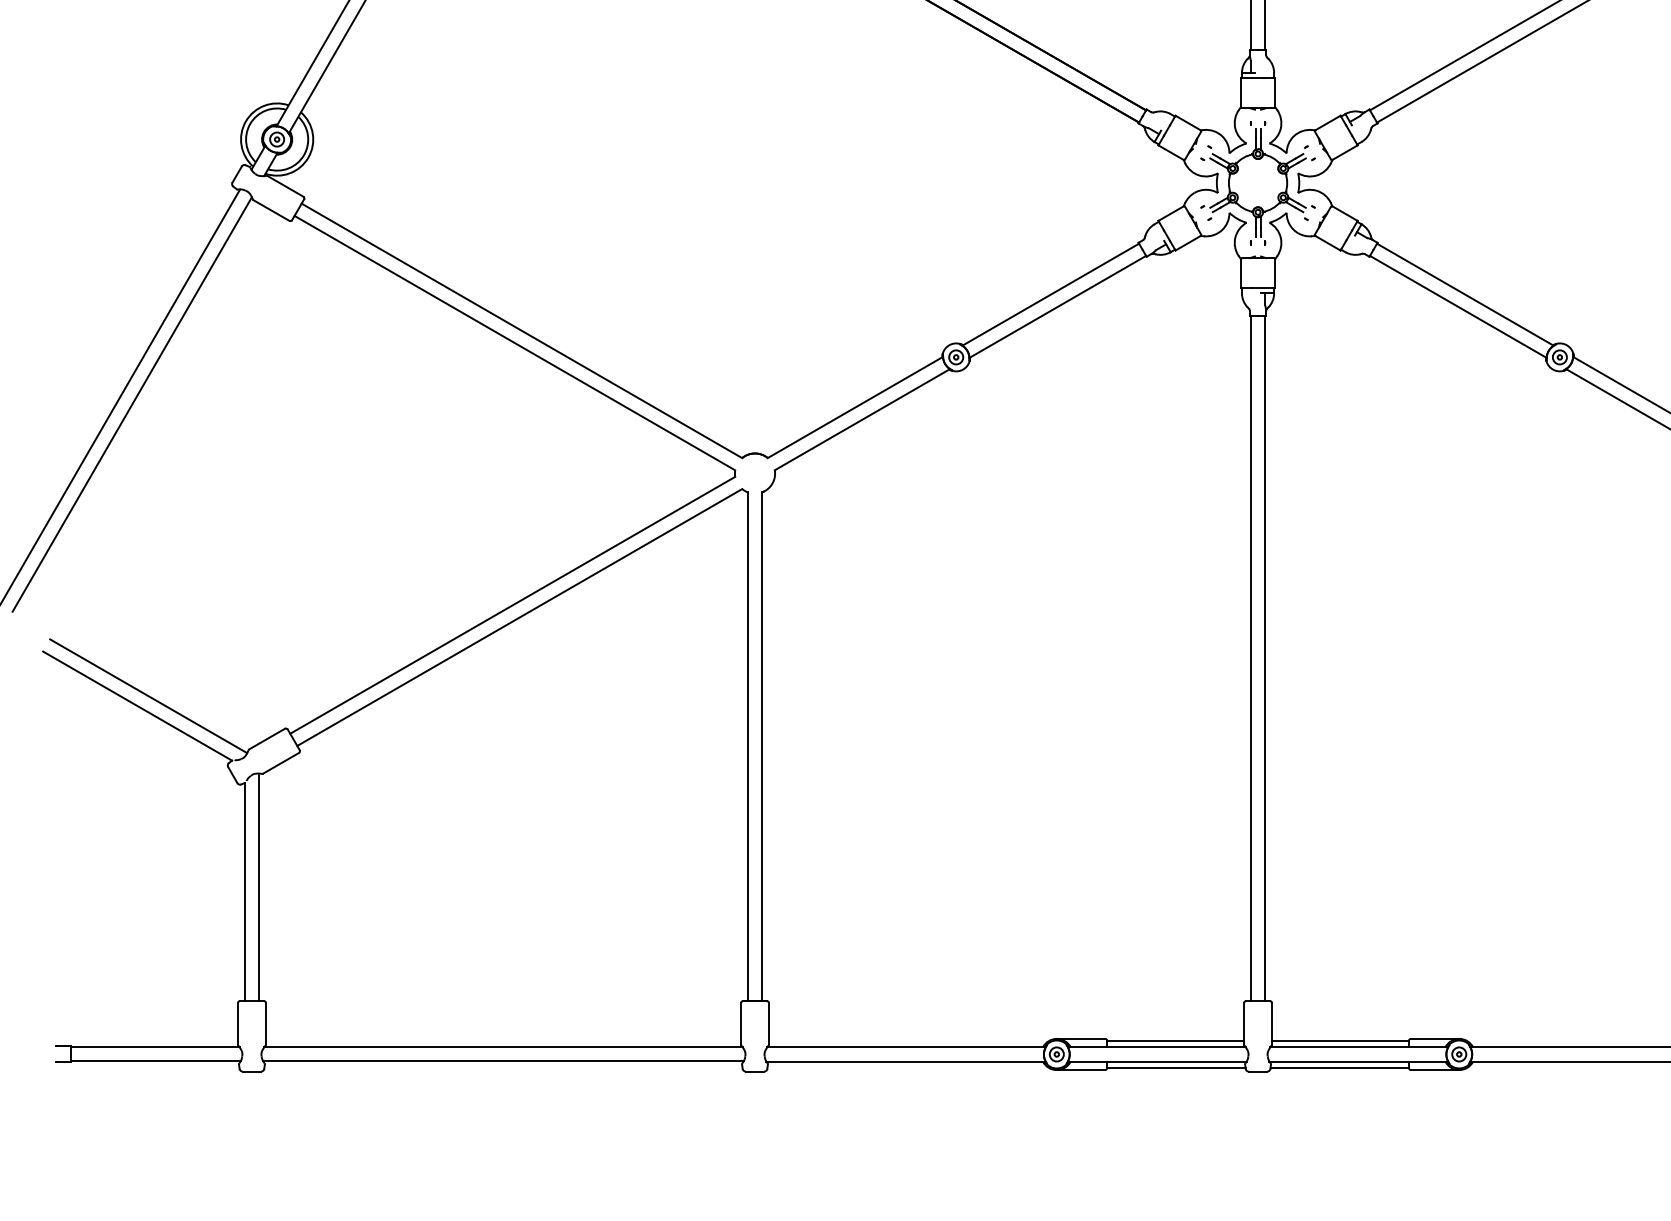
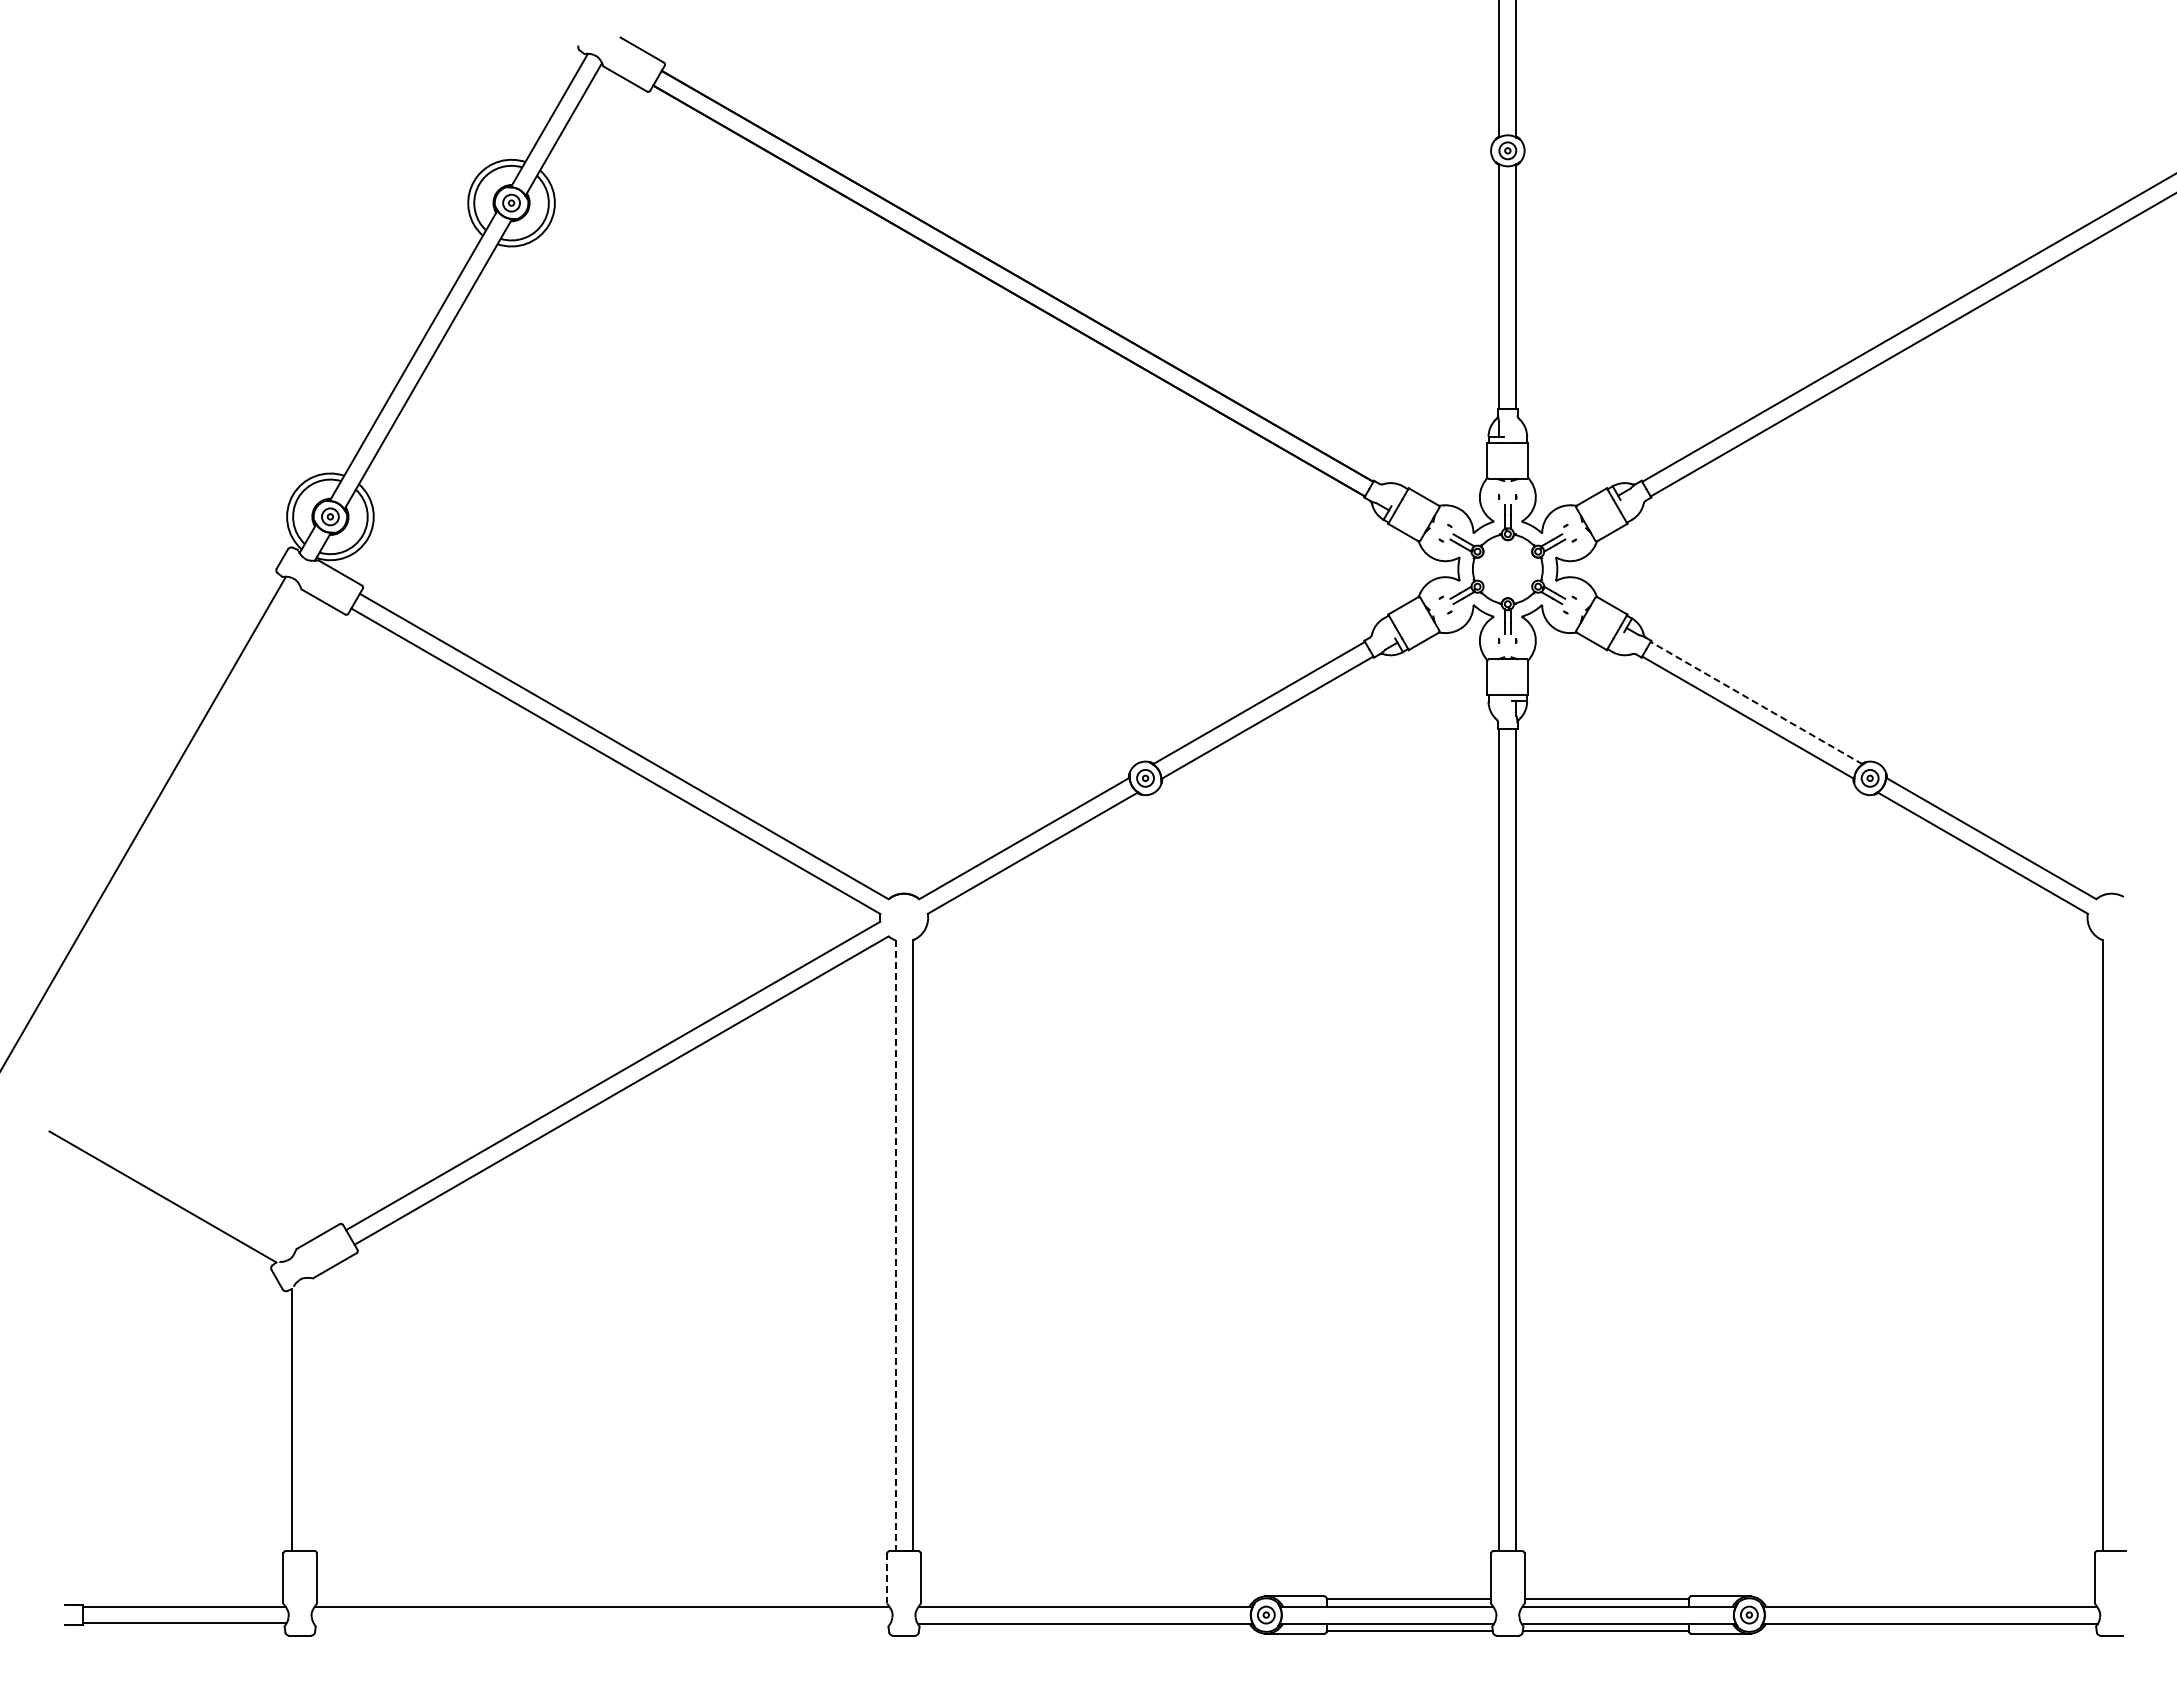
line: (1465, 294) -> (1756, 702), solid -> dashed
line: (132, 404) -> (156, 834), removed
line: (148, 695) -> (175, 1184), removed
line: (747, 747) -> (895, 1246), solid -> dashed
line: (258, 887) -> (308, 1414), removed
line: (741, 1023) -> (887, 1578), solid -> dashed
line: (502, 1061) -> (601, 1623), removed

